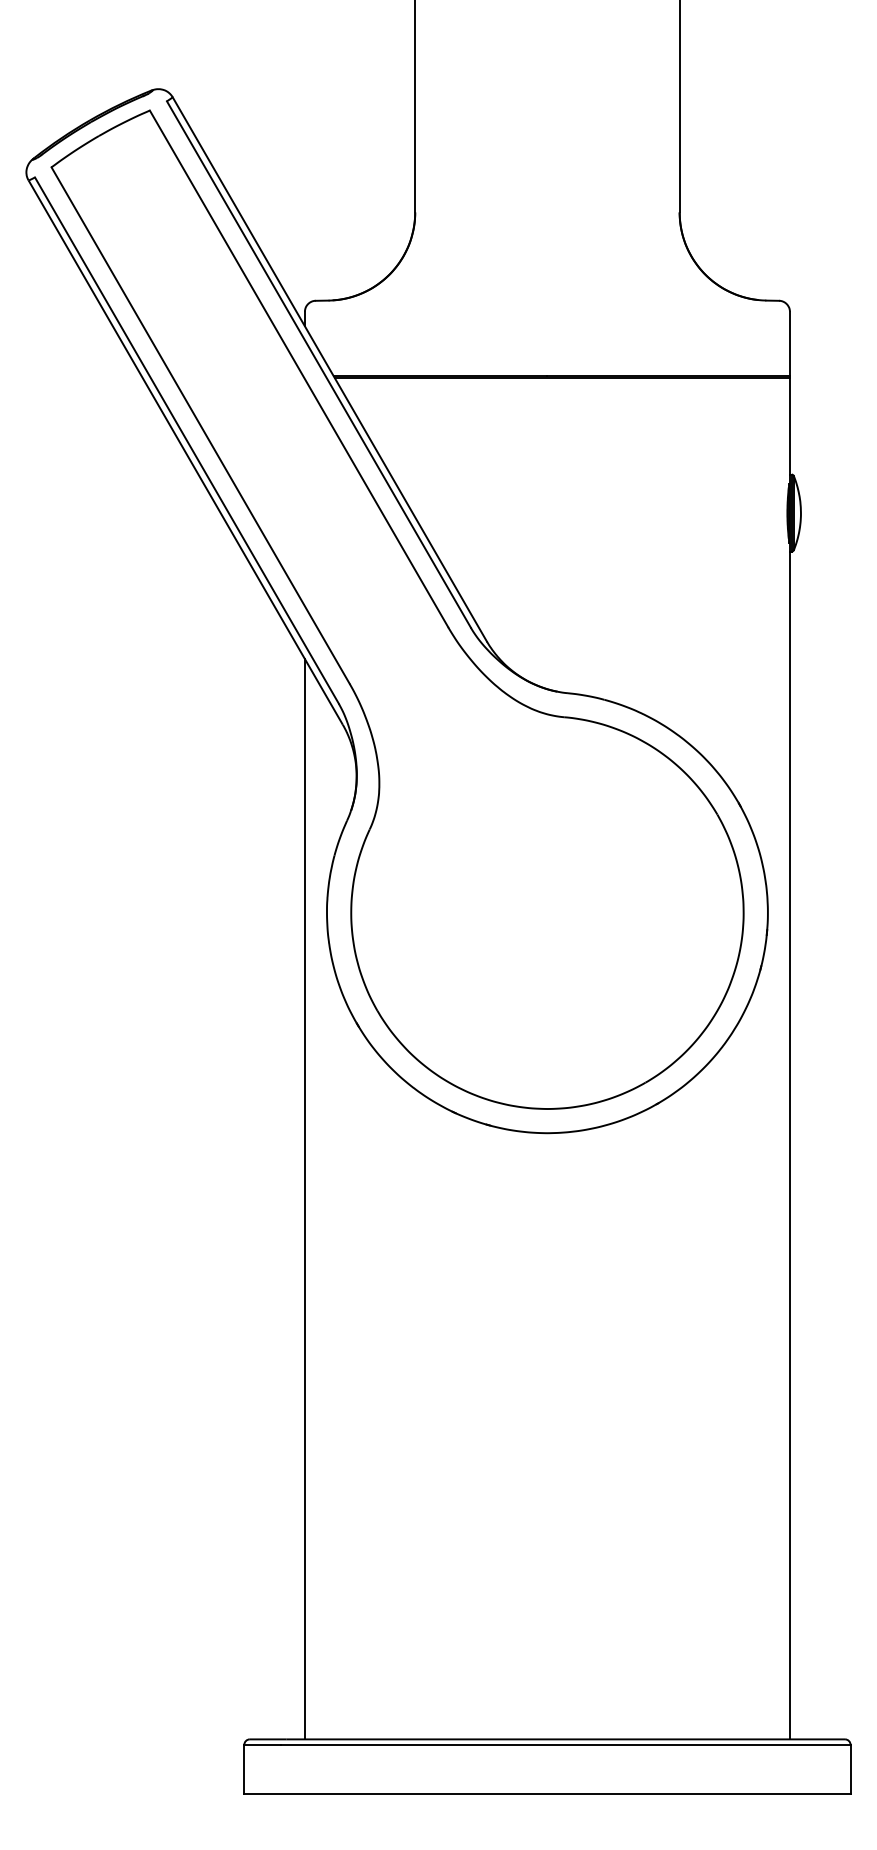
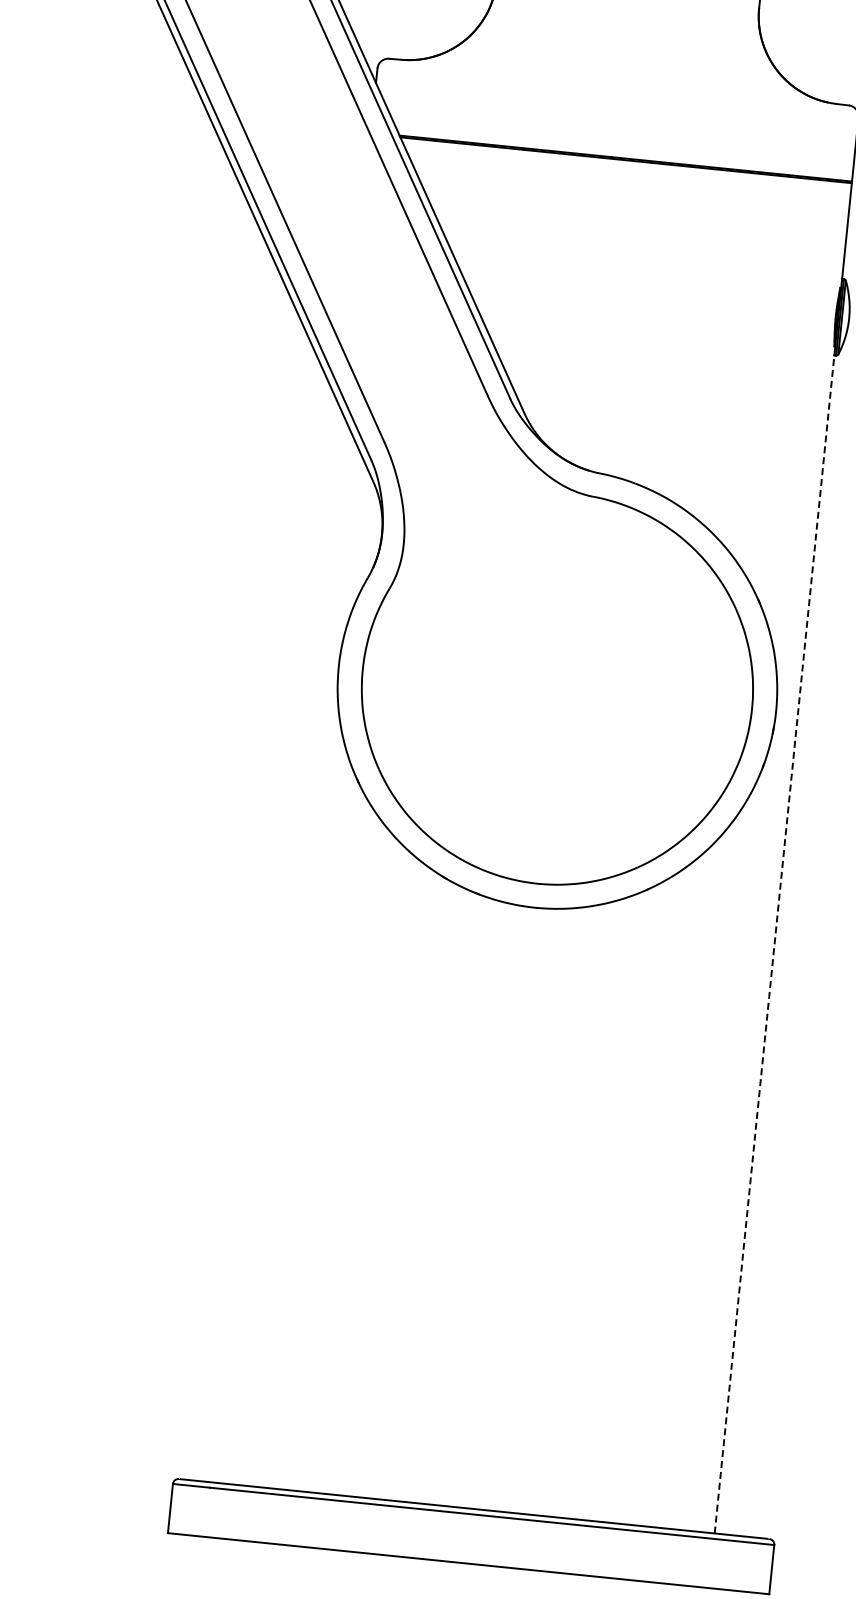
line: (789, 1145) -> (774, 944), solid -> dashed
line: (304, 1199) -> (287, 949), removed

